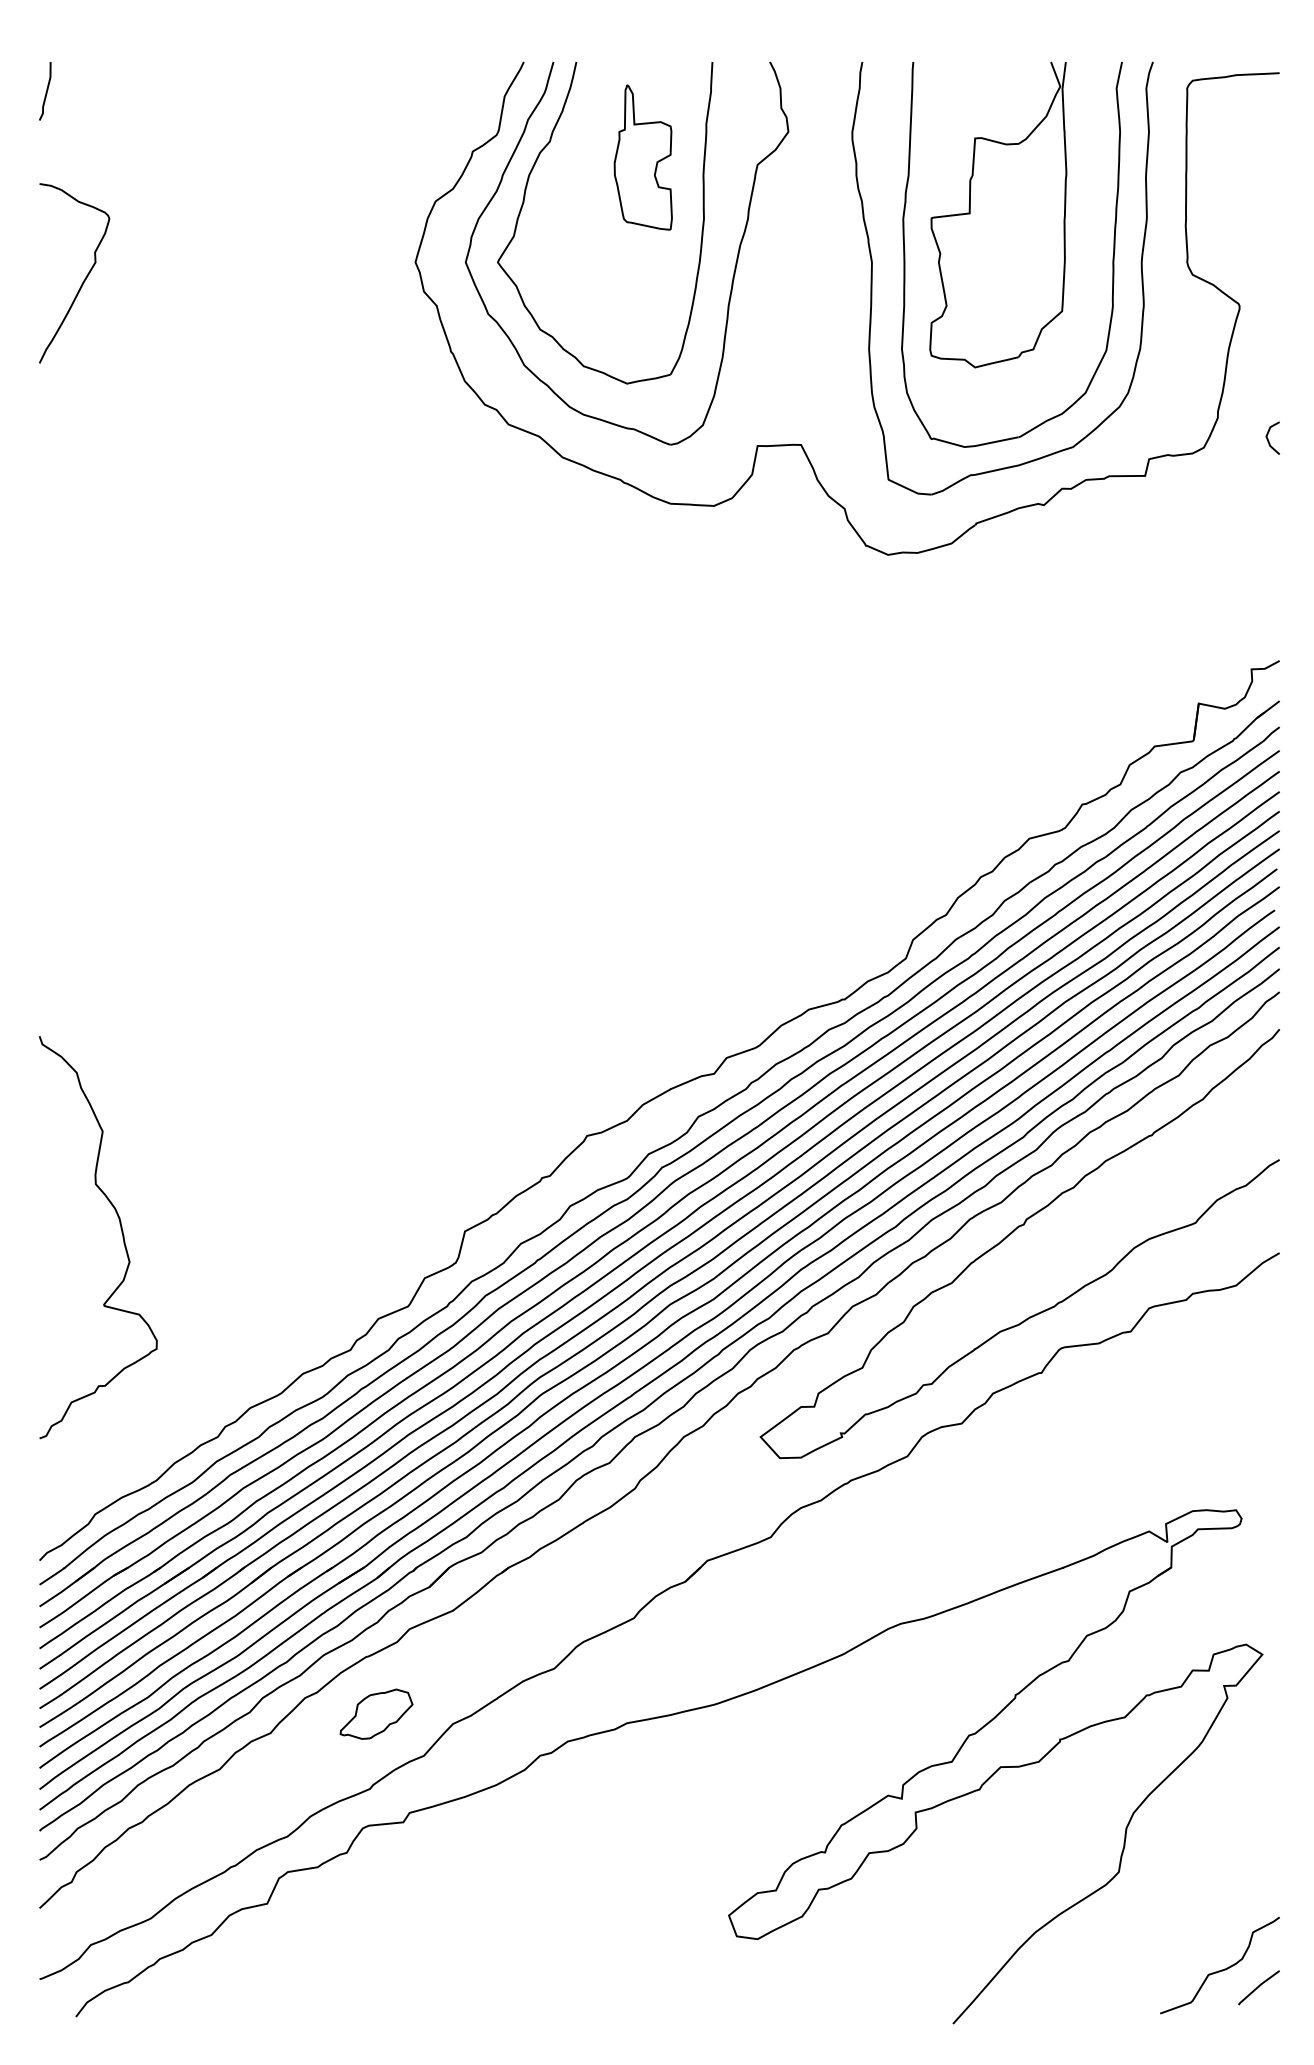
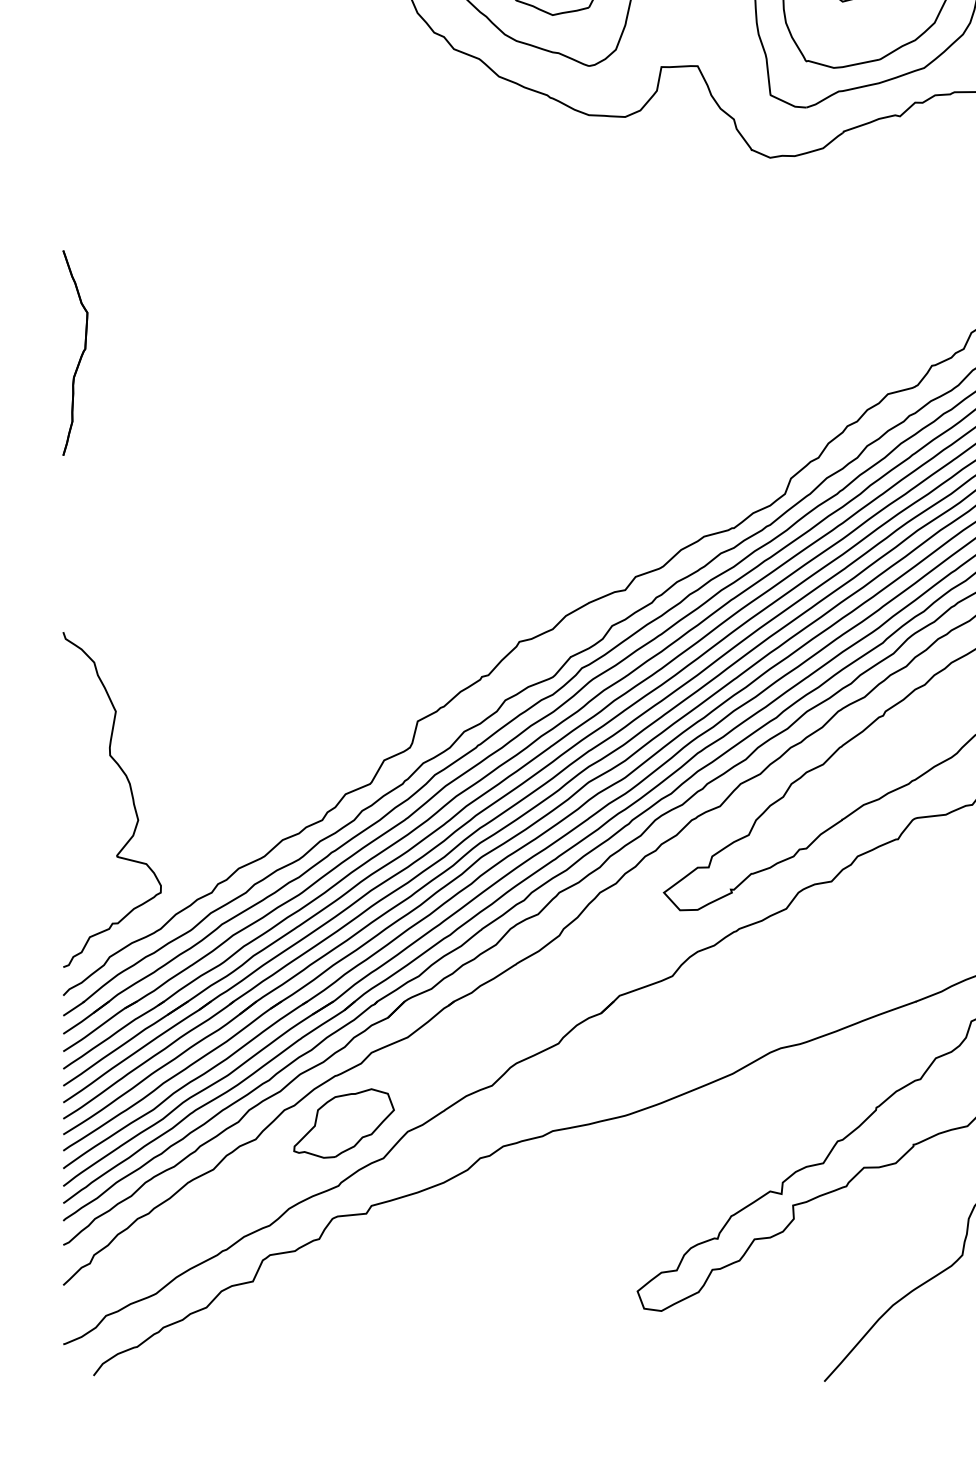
part: (60, 792) -> (80, 355), added
curve: (121, 1233) -> (131, 796), moved
part: (376, 1714) -> (343, 1123), size x1.67

